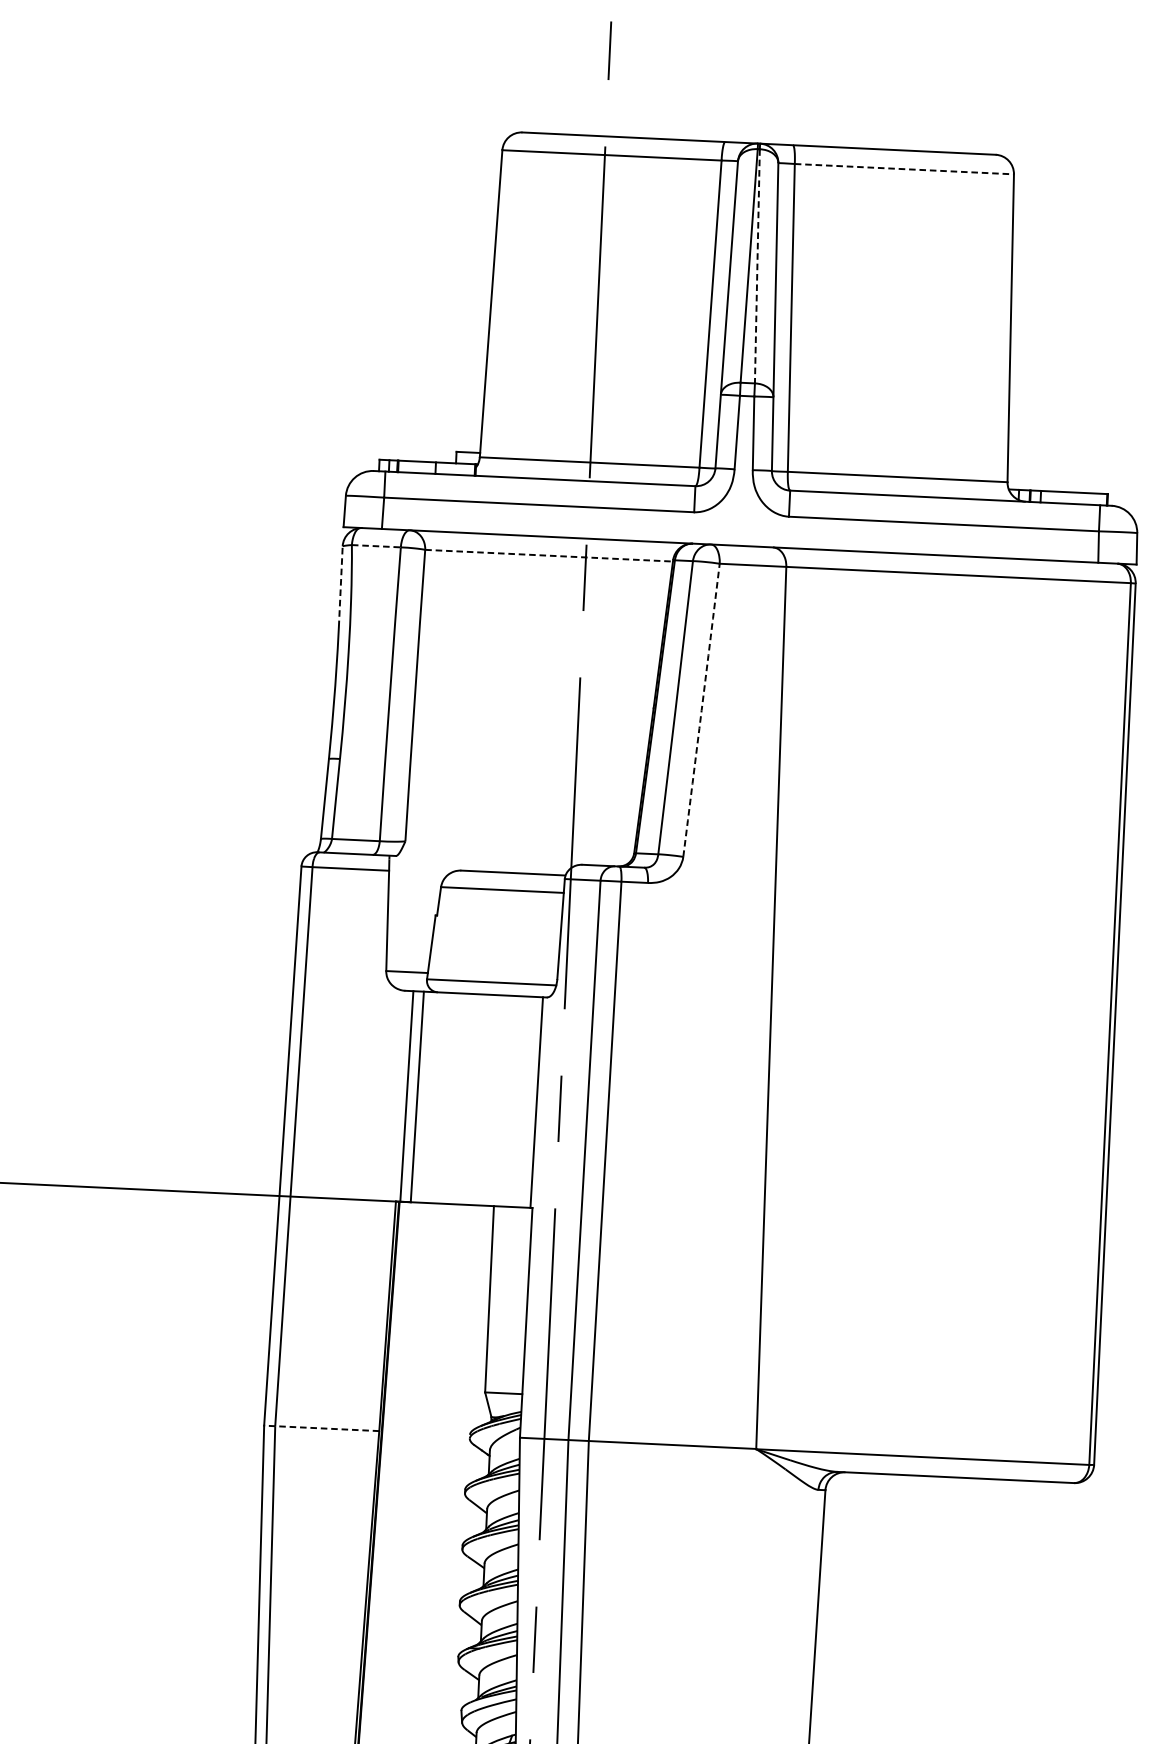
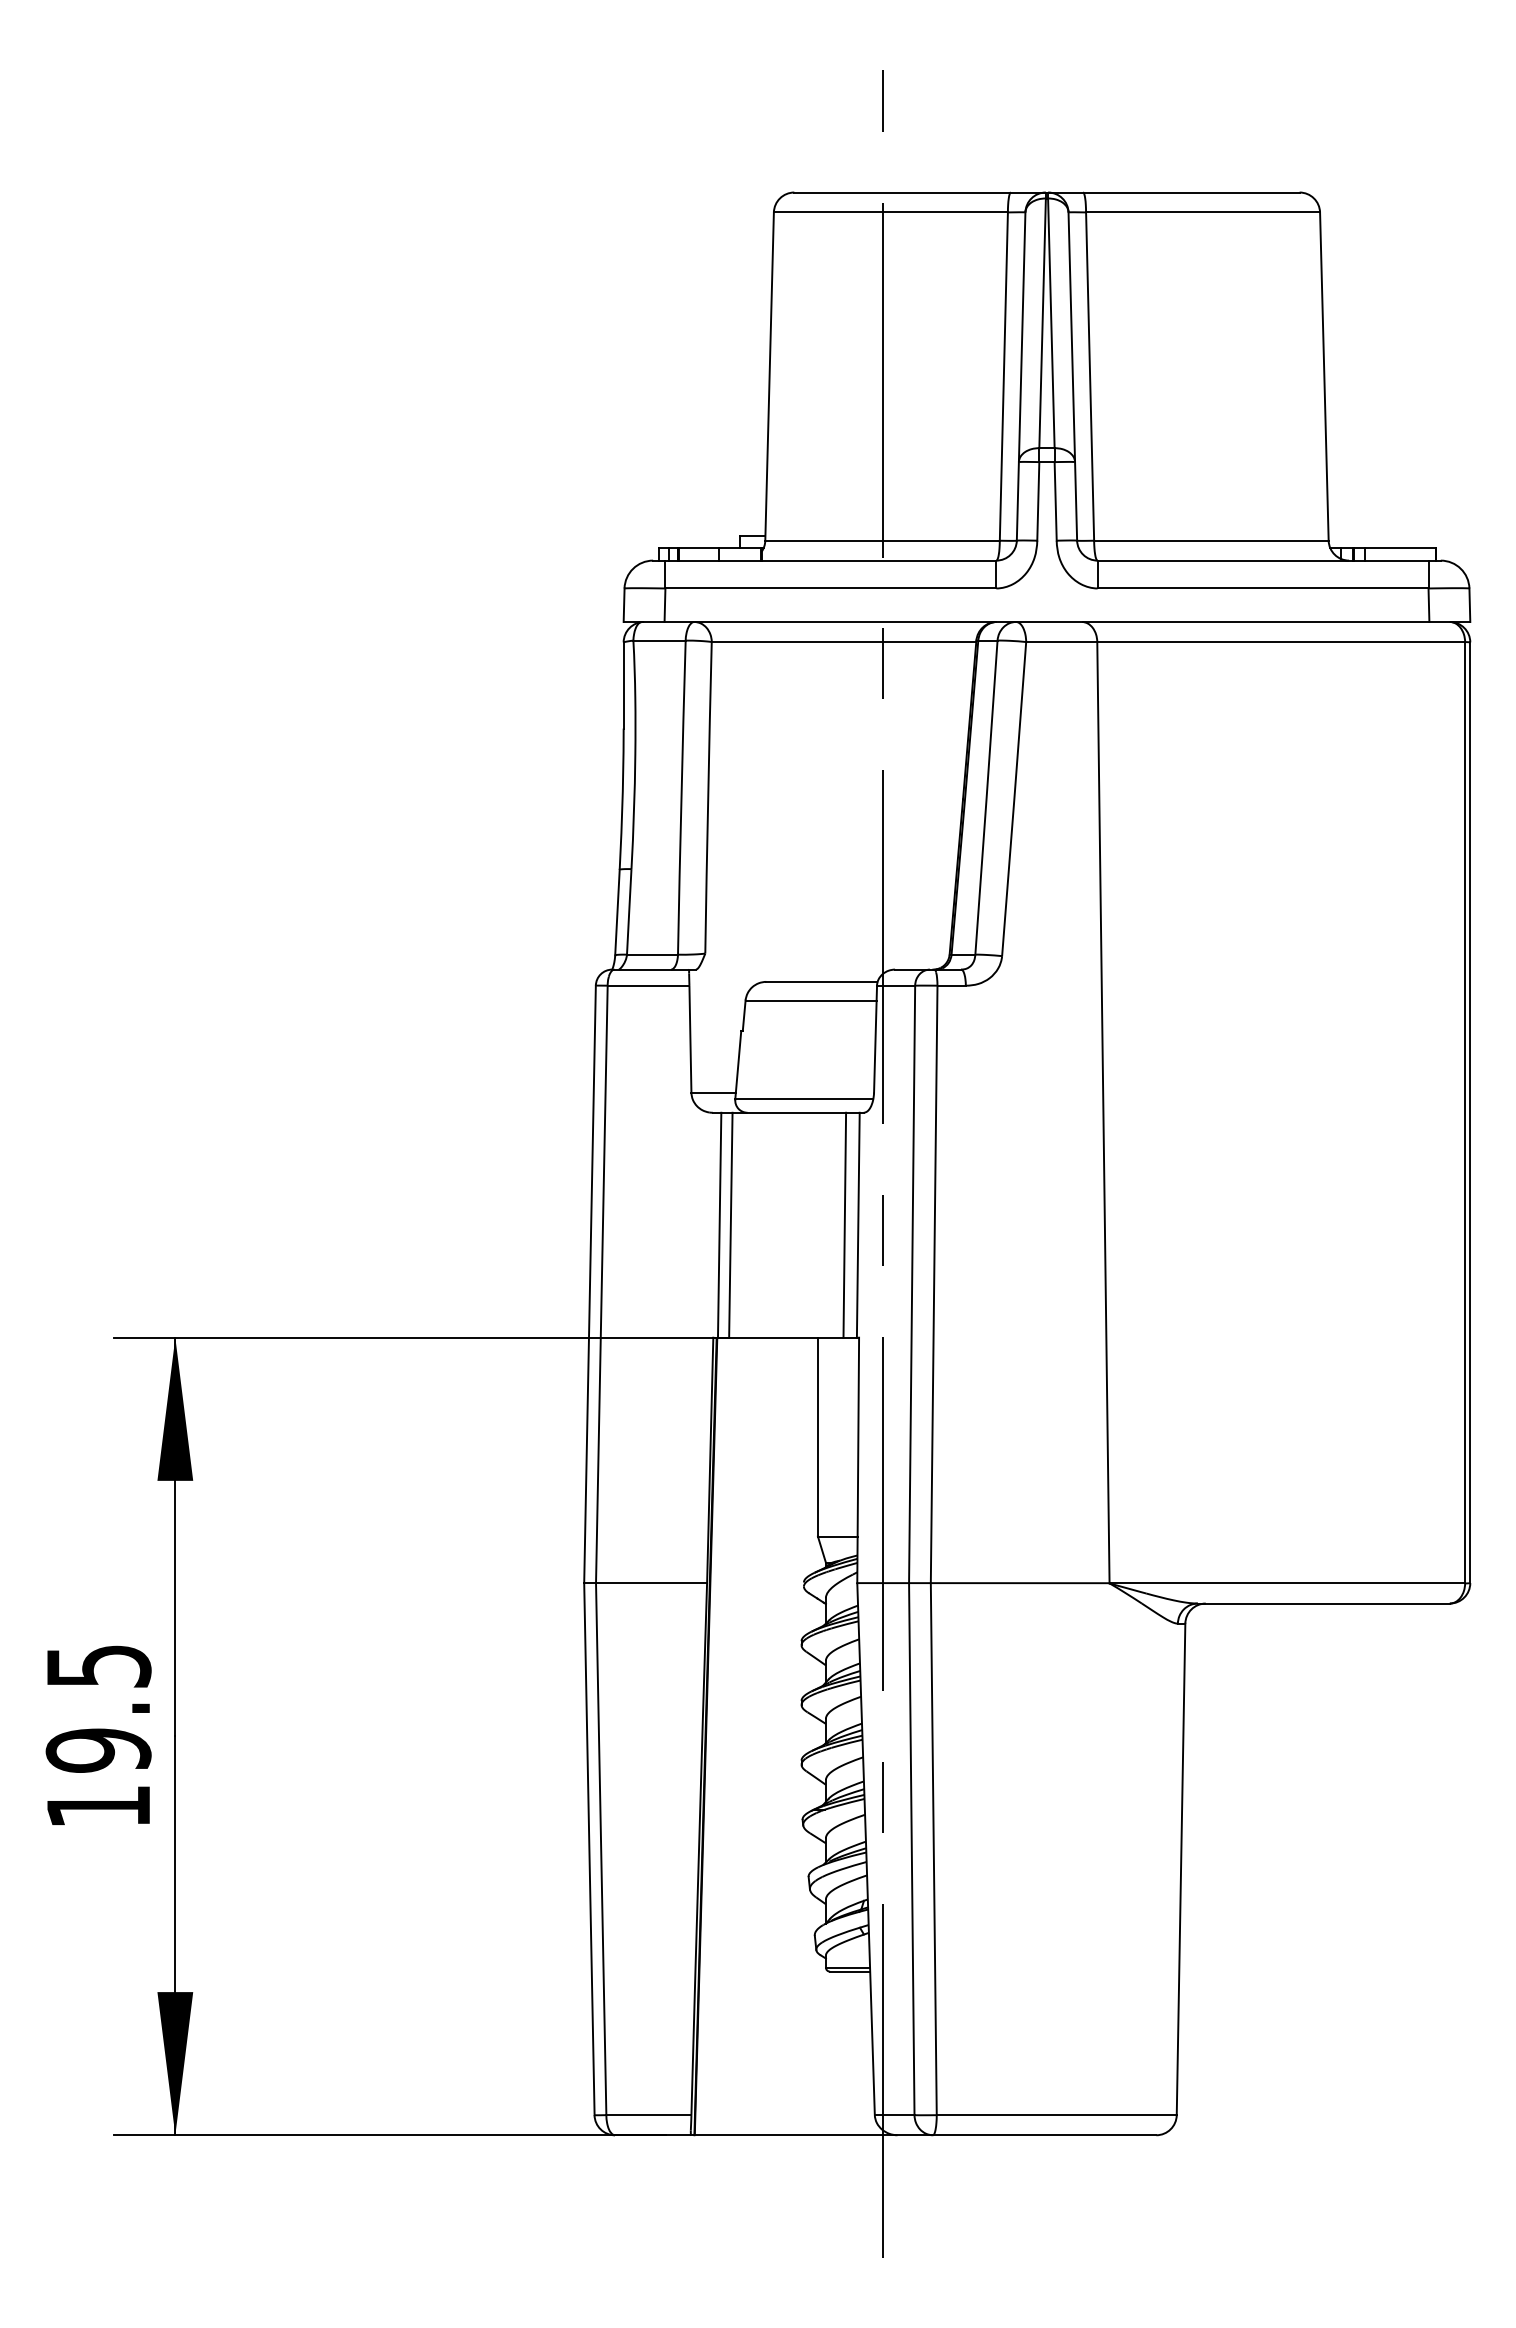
line: (904, 169) -> (1203, 212), dashed -> solid
line: (757, 266) -> (1051, 323), dashed -> solid
line: (377, 546) -> (660, 640), dashed -> solid
line: (549, 556) -> (844, 642), dashed -> solid
line: (340, 586) -> (623, 685), dashed -> solid
arc: (701, 710) -> (1014, 799), dashed -> solid
line: (523, 1101) -> (844, 1224), added
line: (321, 1428) -> (645, 1583), dashed -> solid

